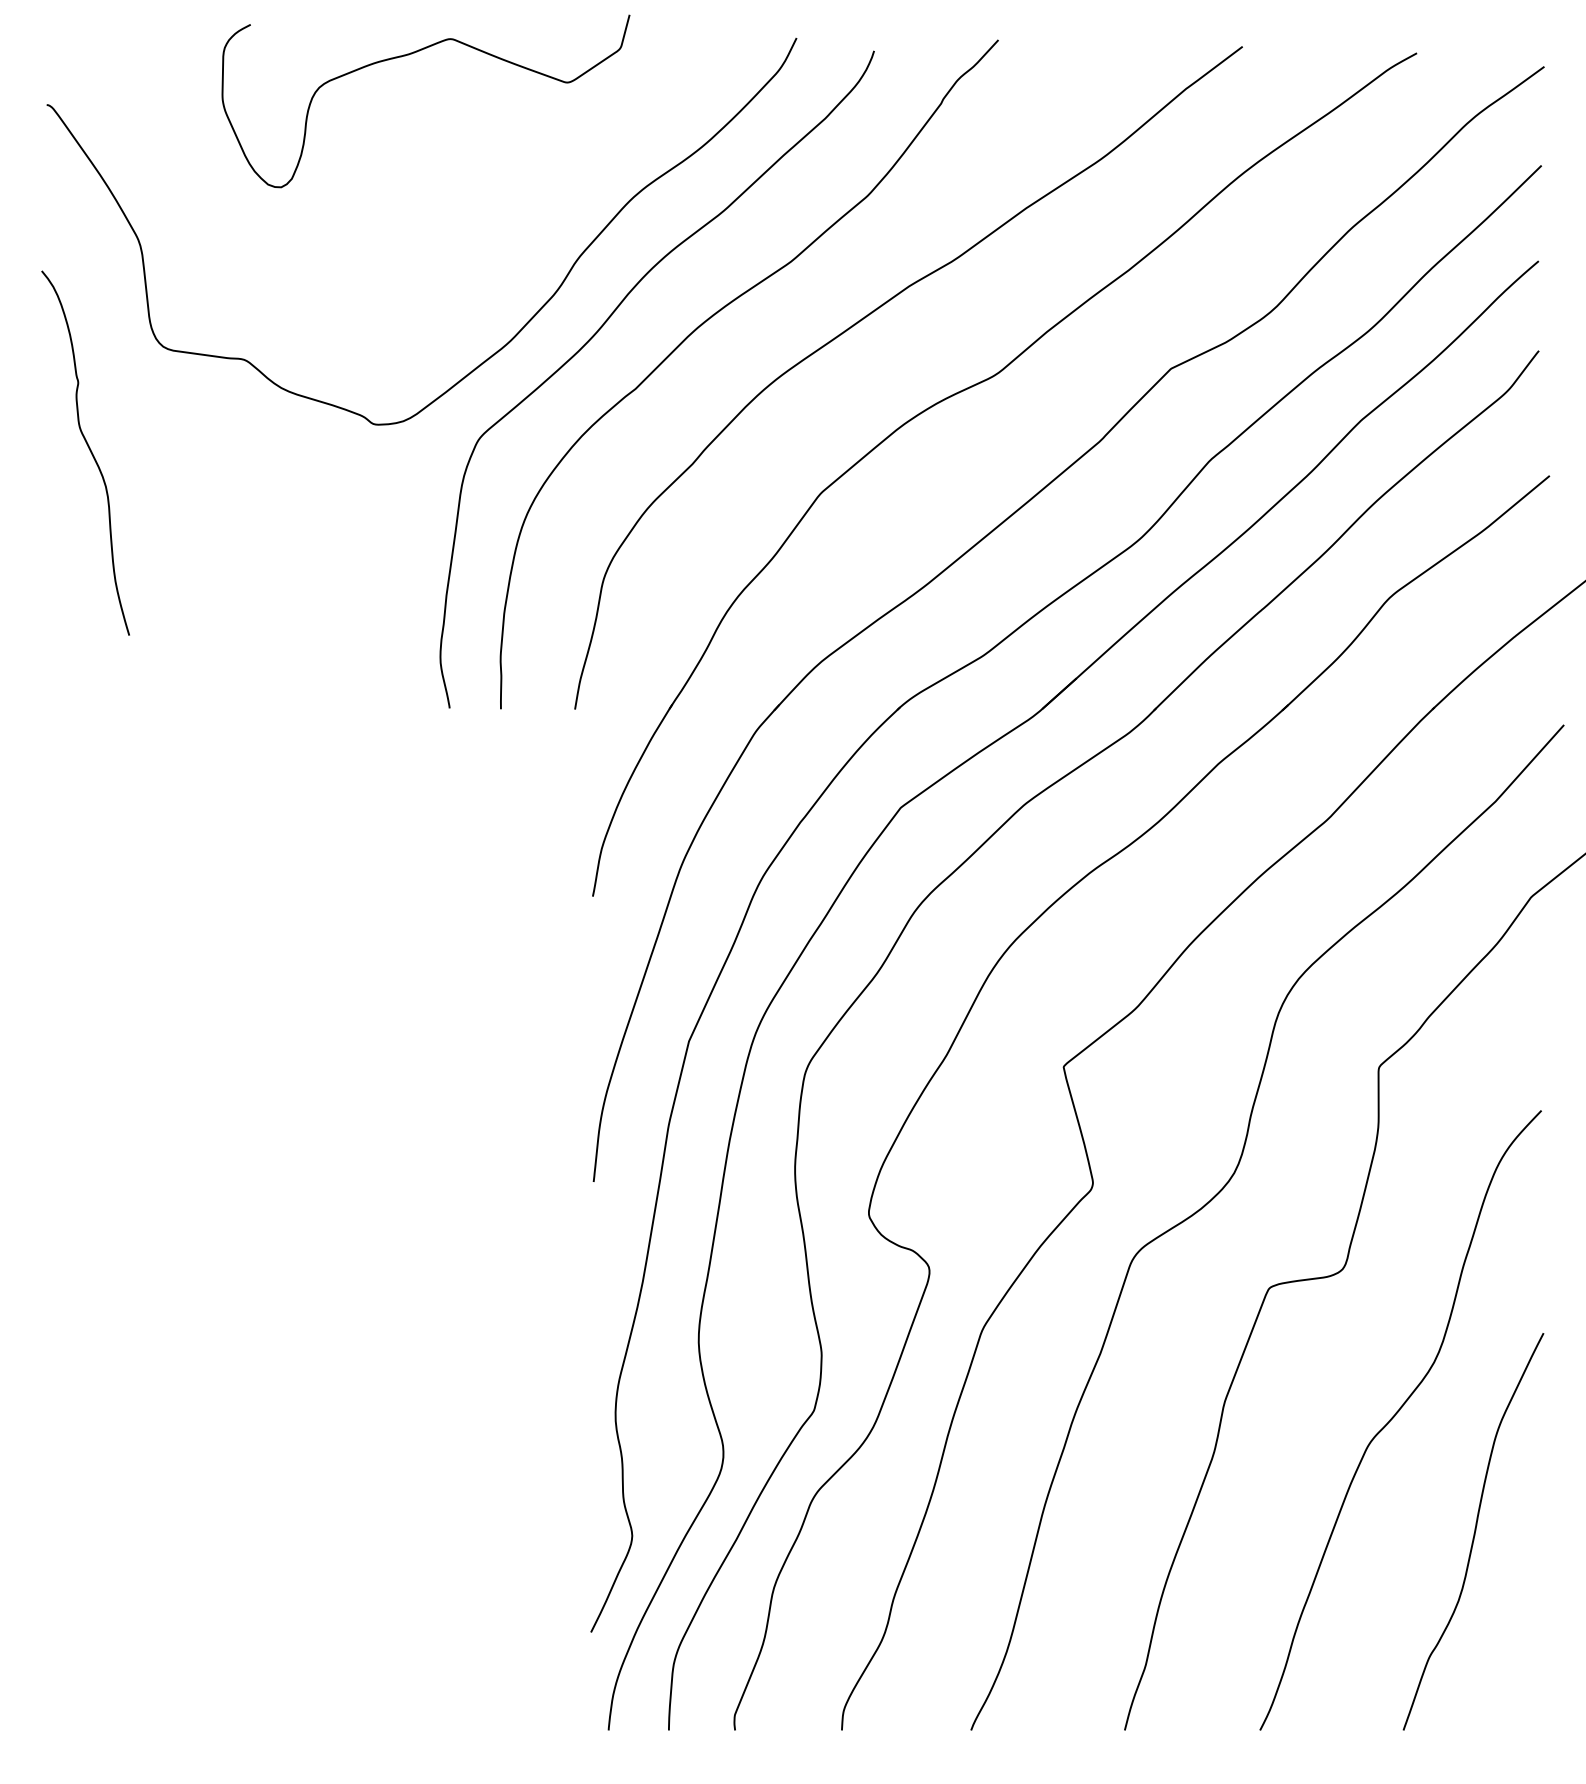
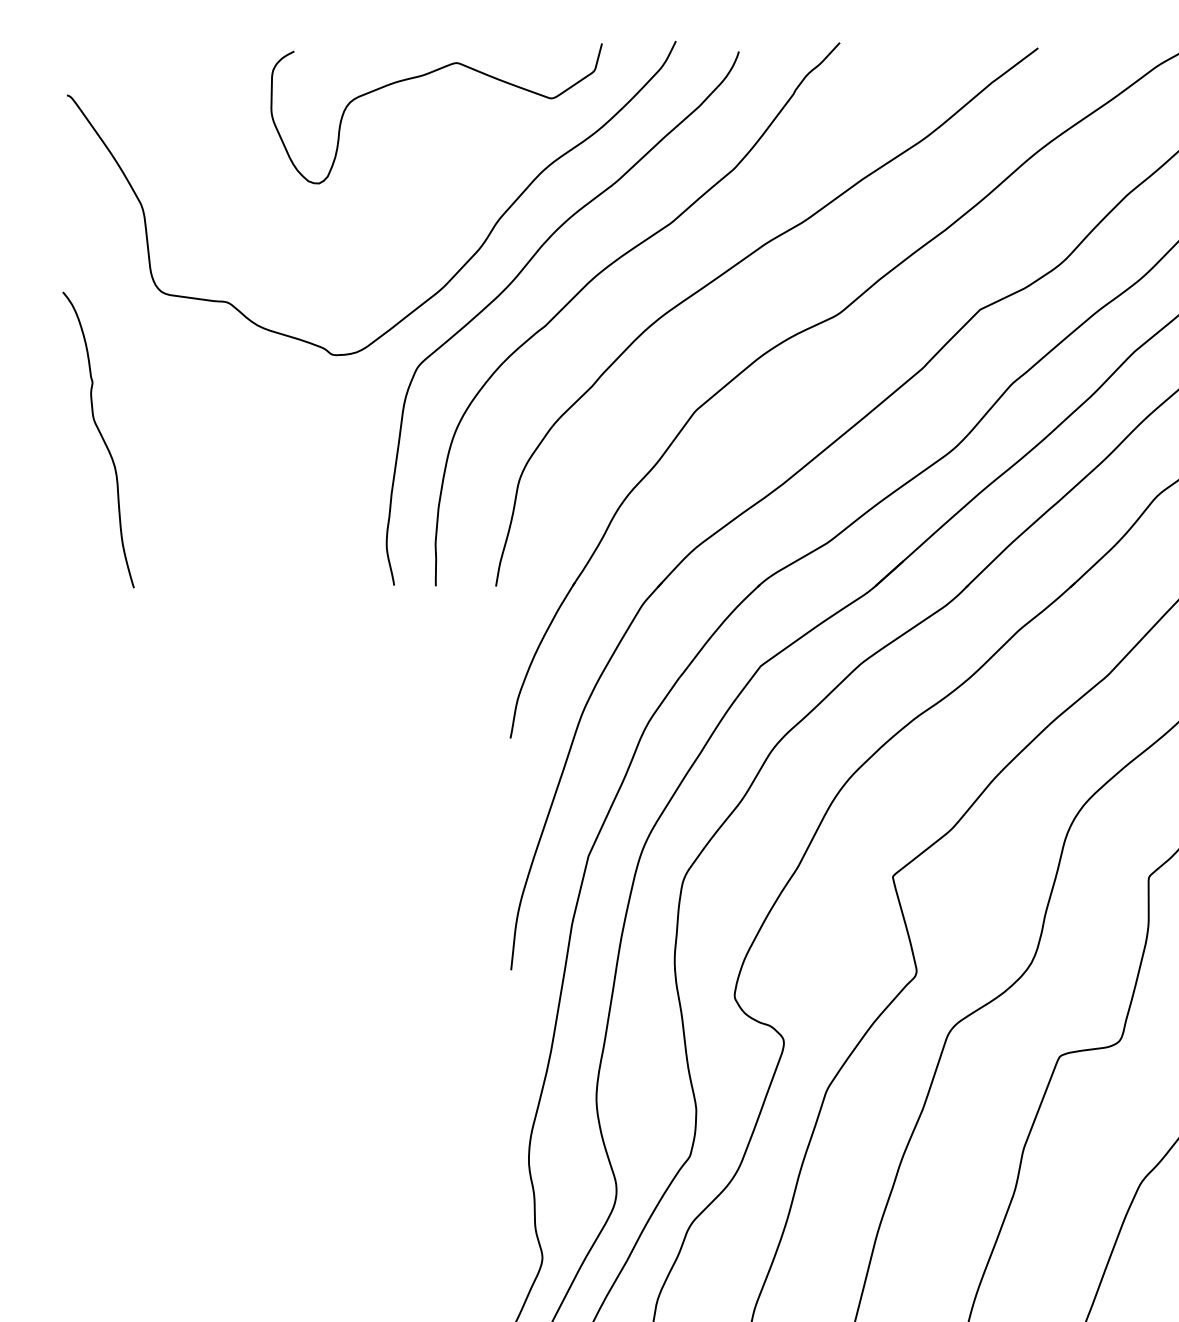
curve: (409, 55) -> (423, 76), moved
curve: (89, 450) -> (101, 437), moved

